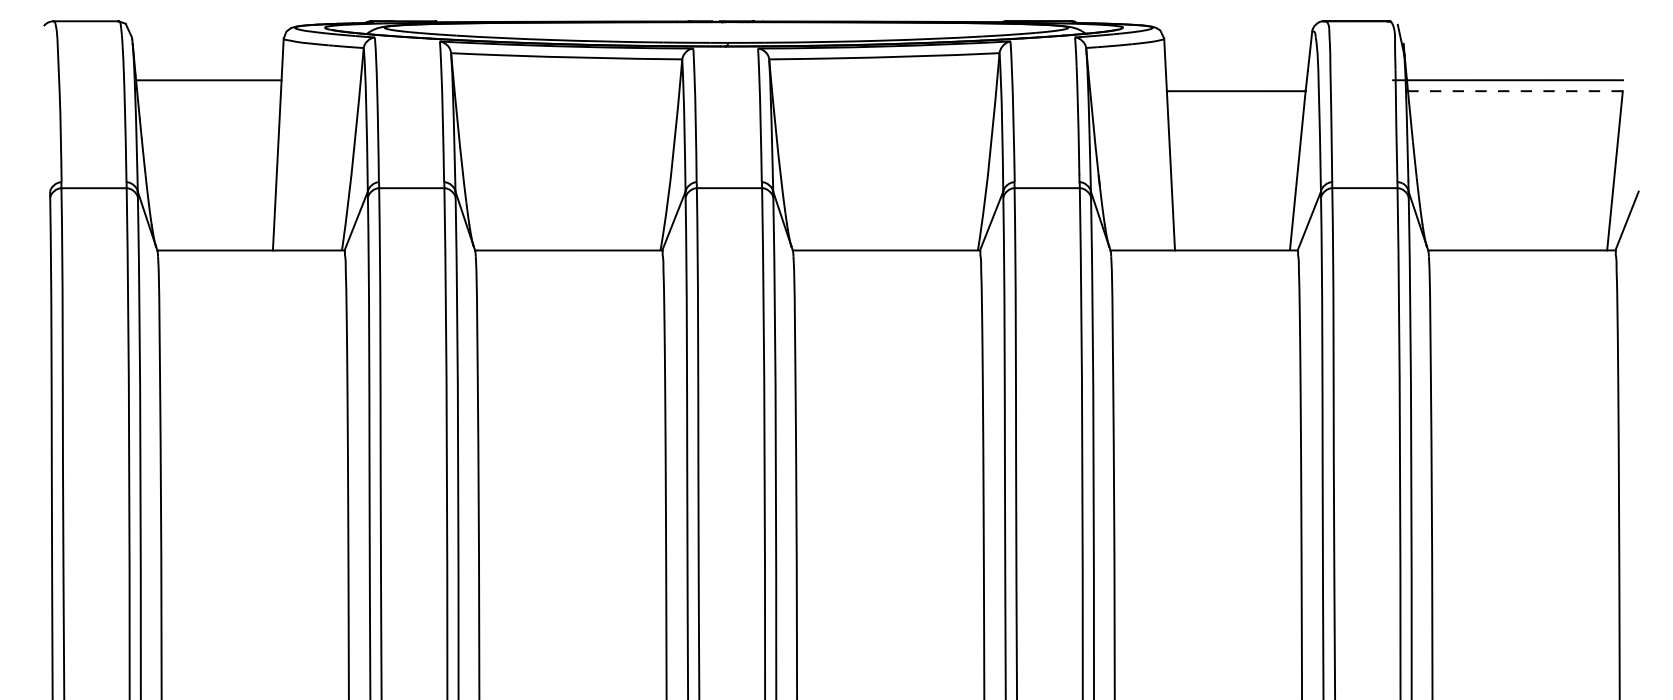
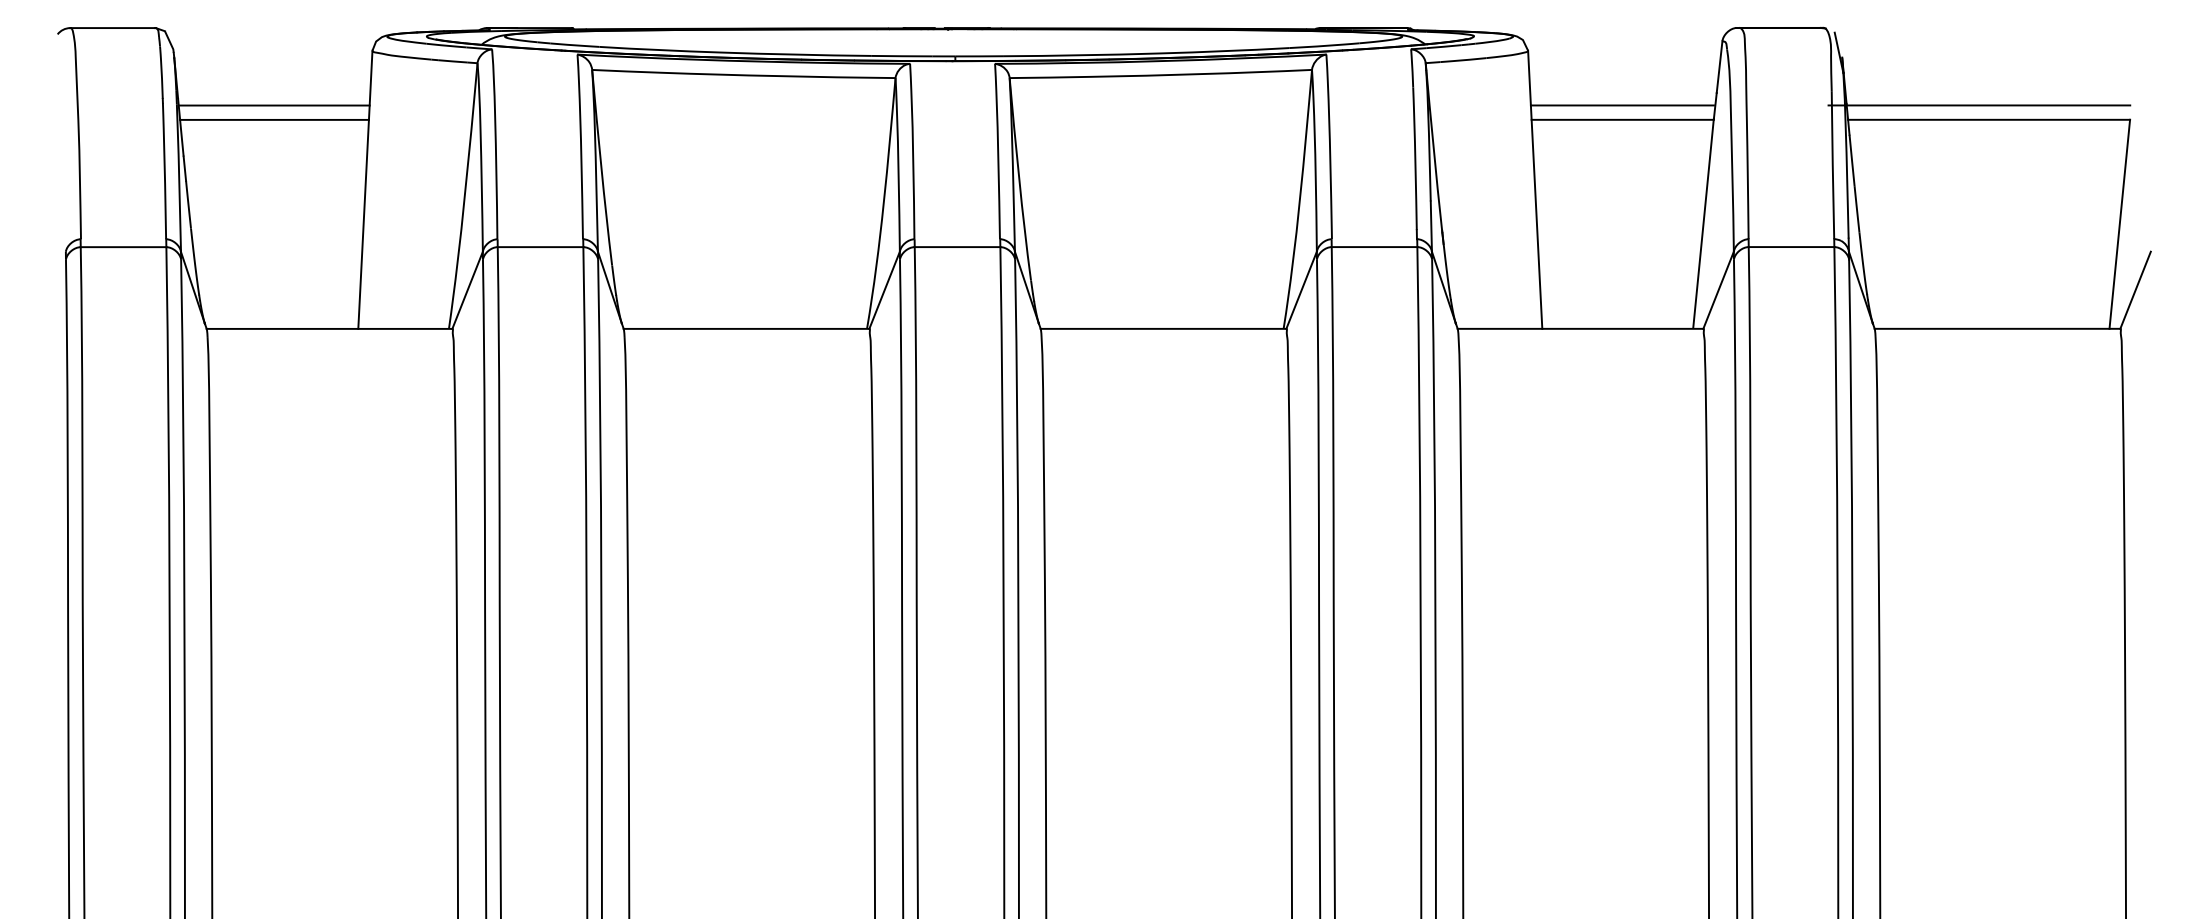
line: (1235, 80) -> (1621, 105), added
line: (209, 90) -> (274, 119), added
line: (1515, 90) -> (1989, 119), dashed -> solid

